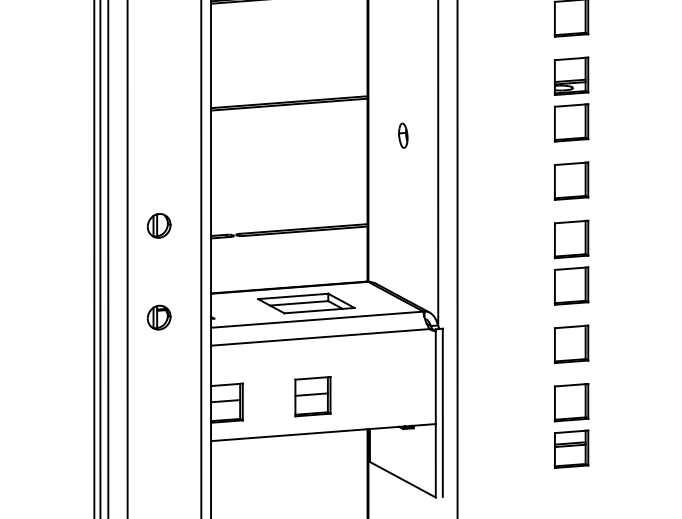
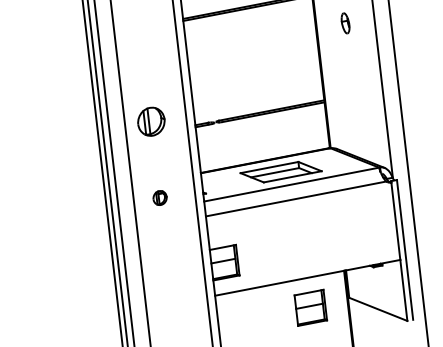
part: (158, 225) -> (150, 121), size x1.4
part: (158, 317) -> (159, 198), size x0.7
part: (312, 396) -> (310, 307), moved

